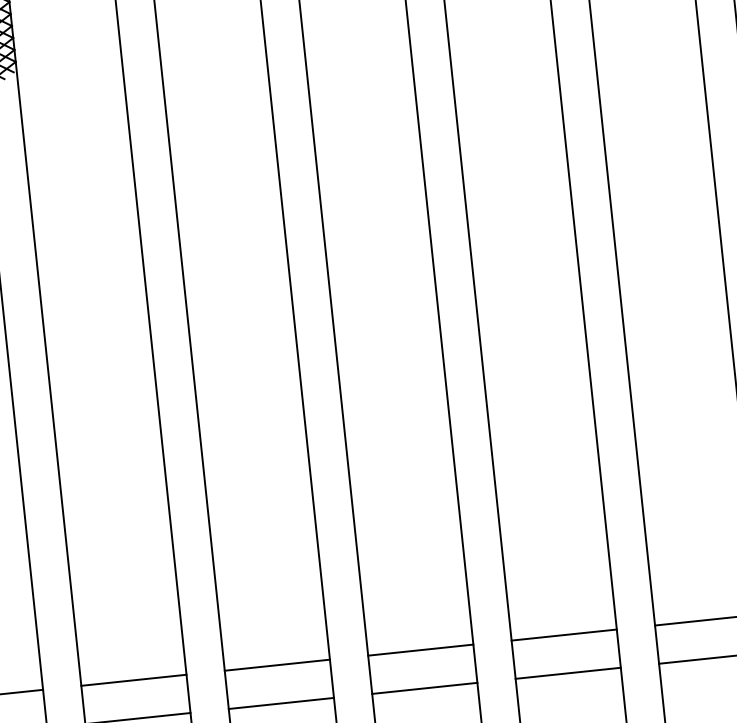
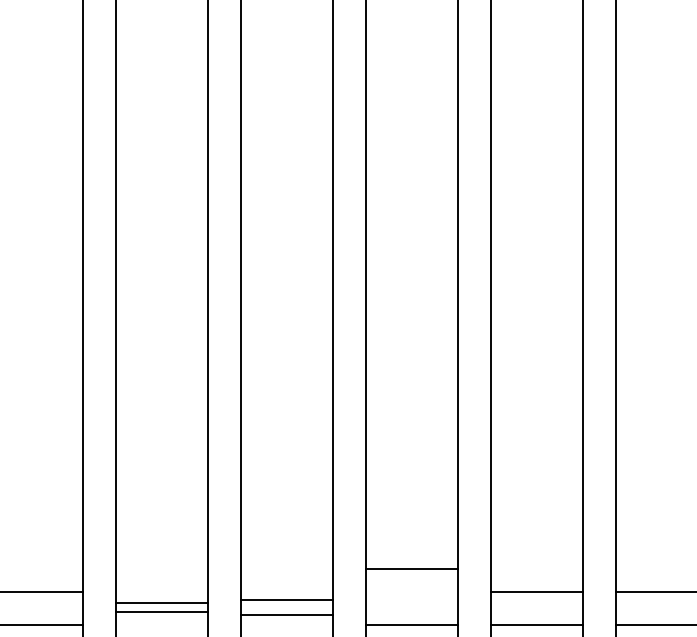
line: (563, 635) -> (411, 569), moved
line: (420, 650) -> (286, 615), moved
line: (276, 665) -> (161, 612), moved
line: (424, 688) -> (286, 600), moved
line: (280, 703) -> (161, 603), moved

